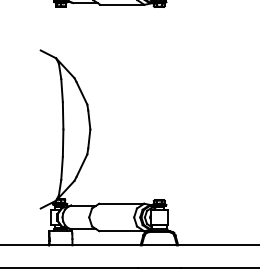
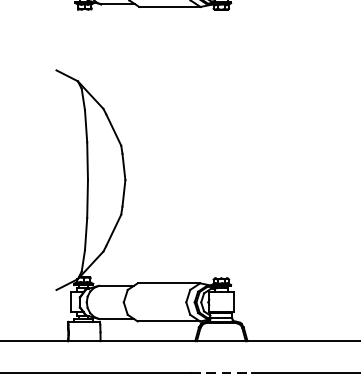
line: (159, 268) -> (221, 373), solid -> dashed

